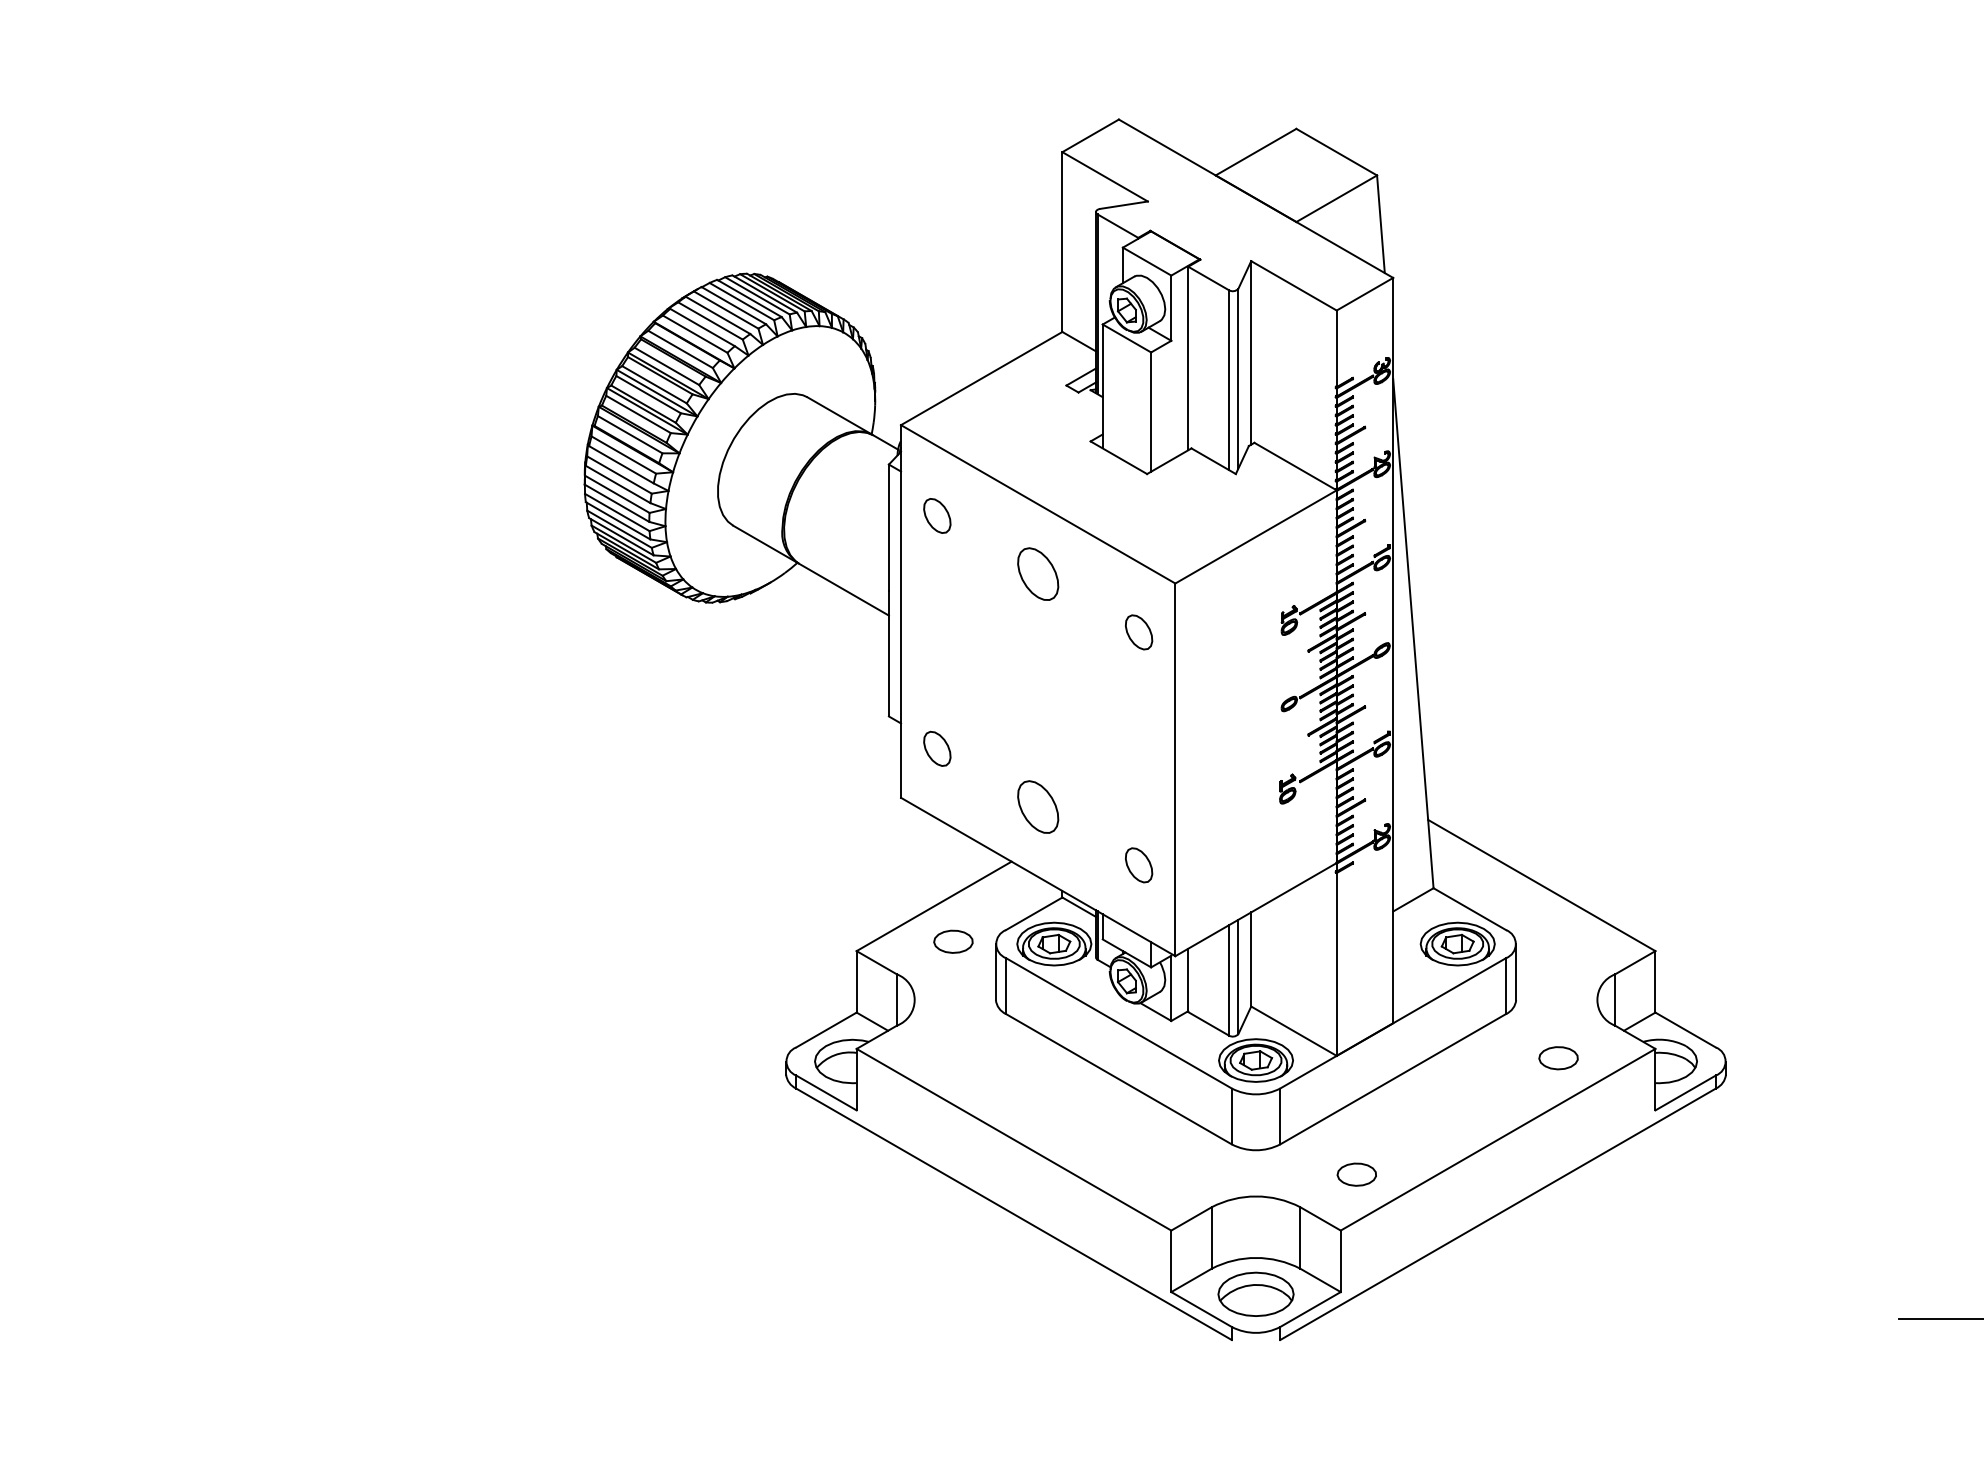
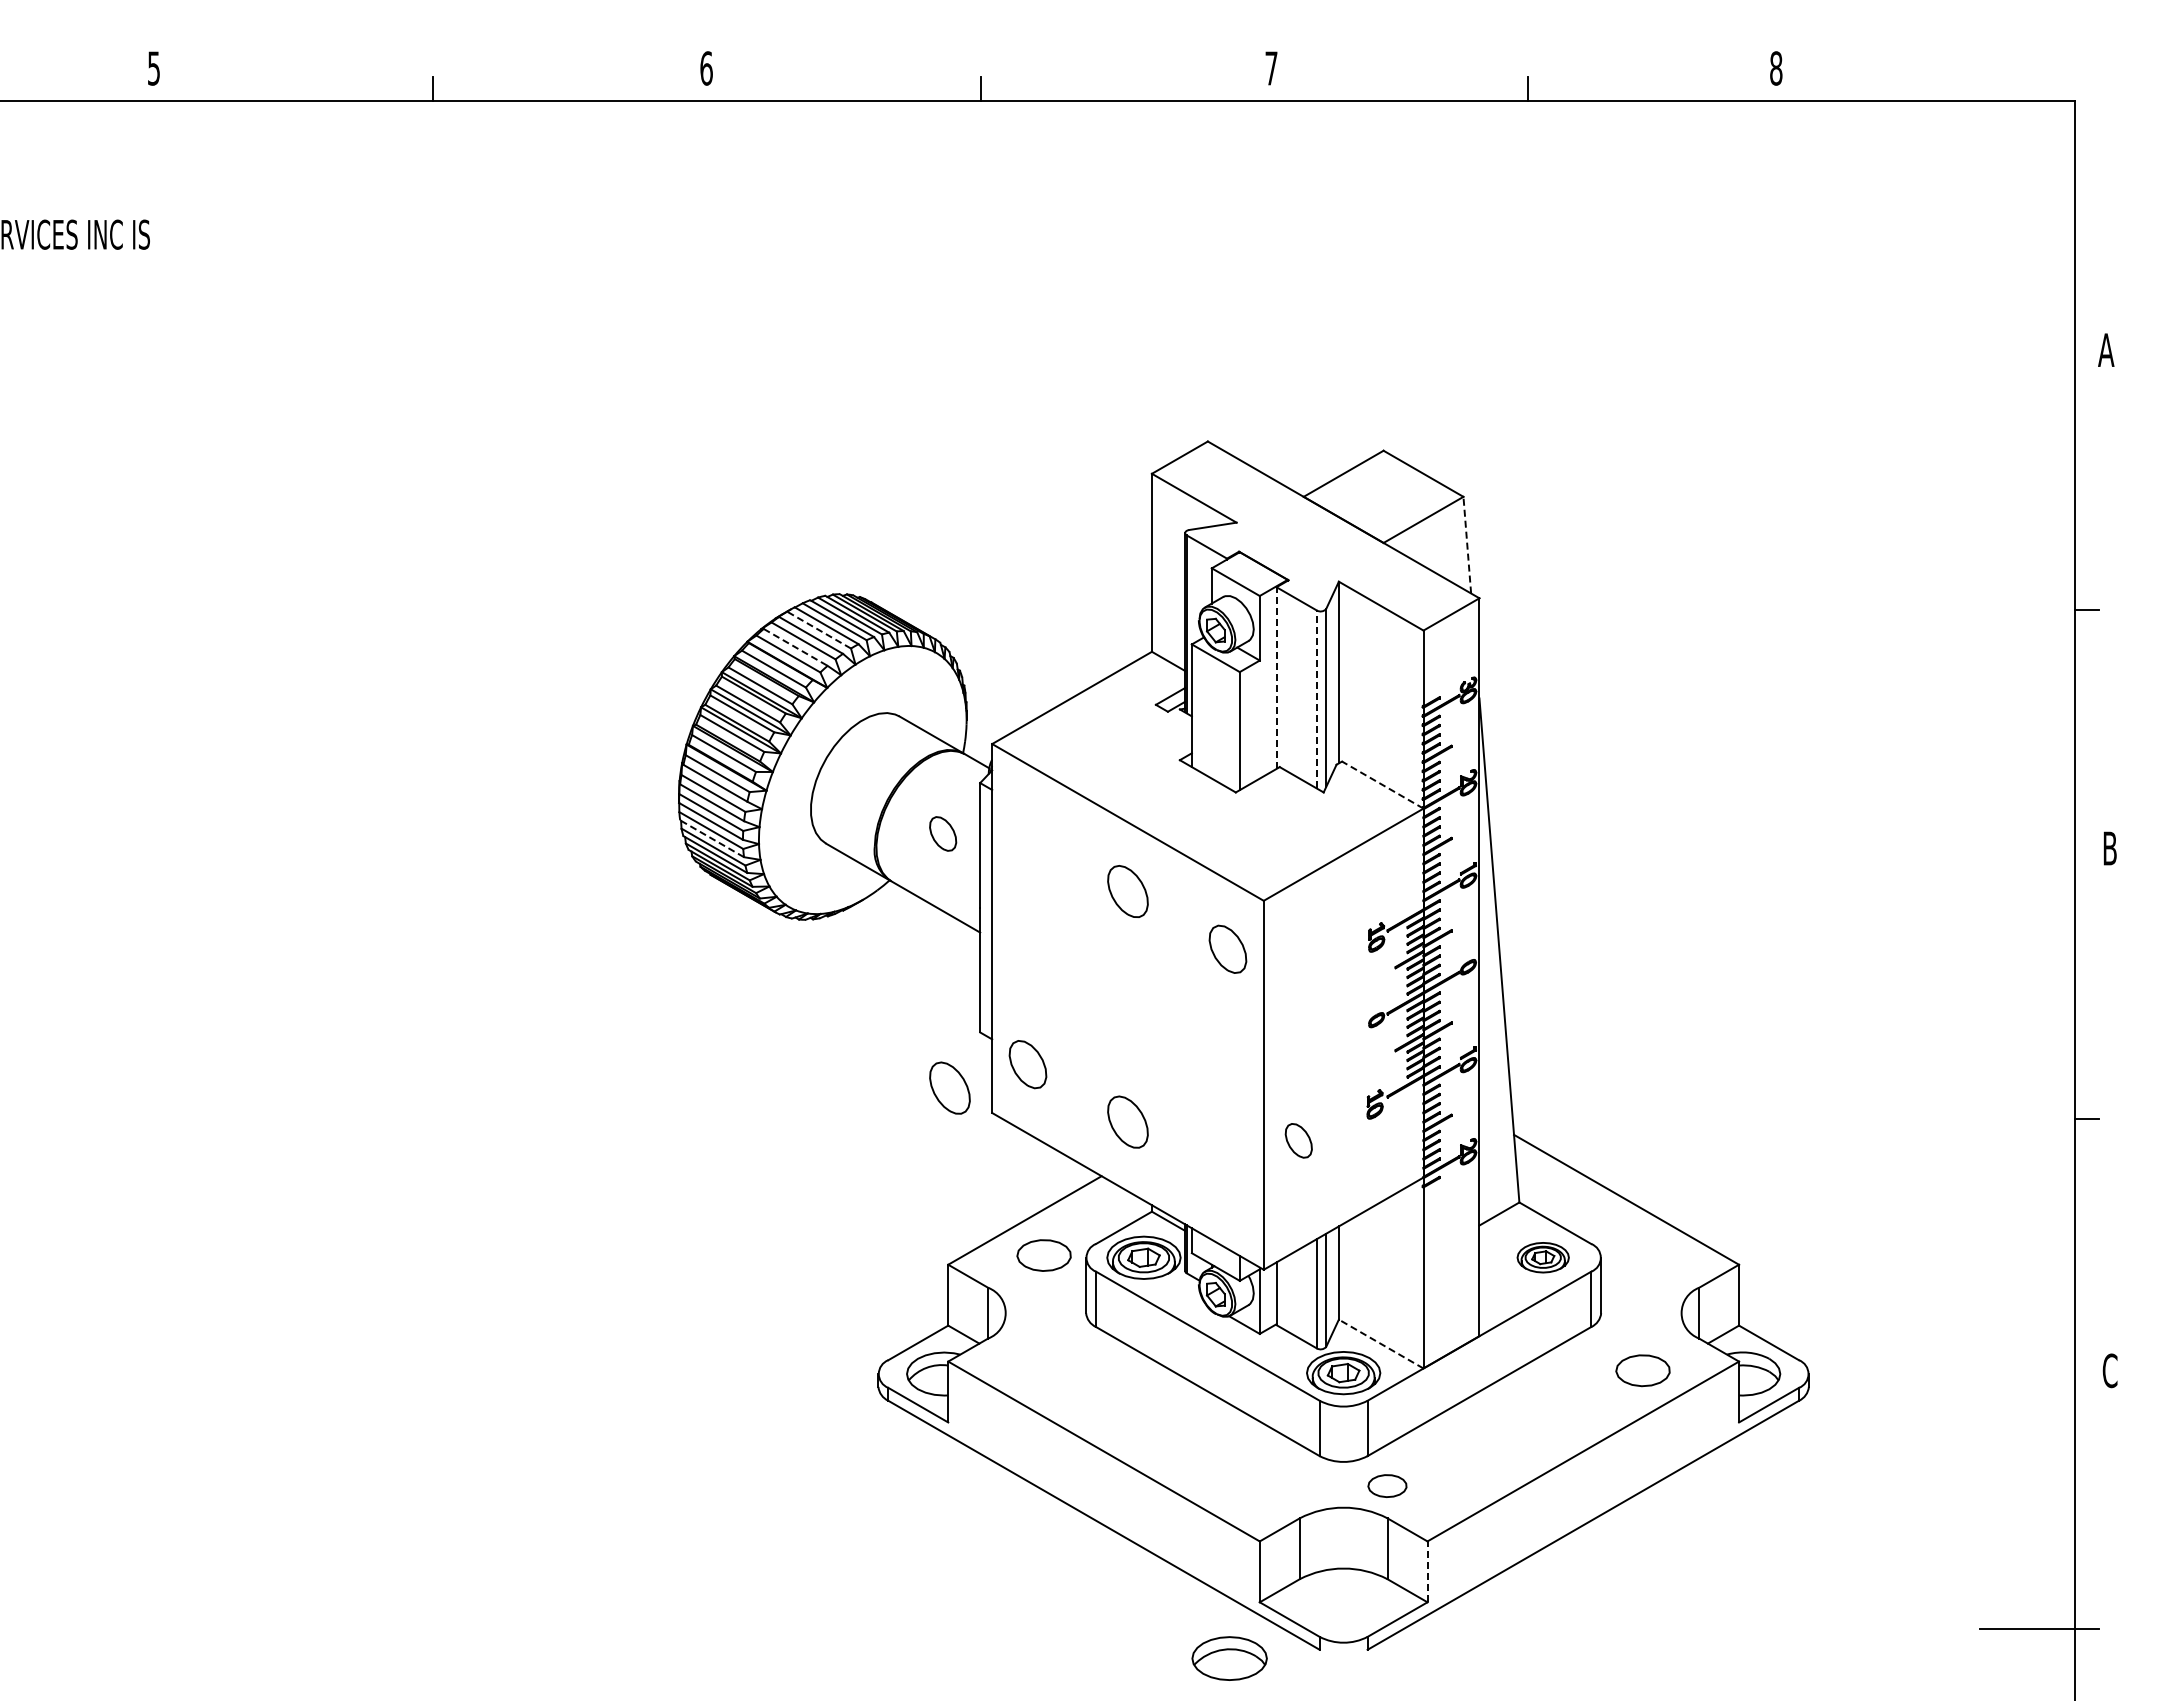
line: (1381, 223) -> (1467, 544), solid -> dashed
line: (726, 310) -> (819, 630), solid -> dashed
line: (702, 327) -> (795, 647), solid -> dashed
line: (1188, 358) -> (1276, 678), solid -> dashed
line: (1228, 379) -> (1316, 698), solid -> dashed
line: (1295, 466) -> (1382, 784), solid -> dashed
part: (937, 515) -> (943, 833), moved
line: (618, 520) -> (712, 838), solid -> dashed
part: (1138, 631) -> (1227, 948), size x1.4
part: (937, 748) -> (1028, 1064), size x1.4
part: (857, 772) -> (949, 1087), added
part: (1138, 864) -> (1298, 1140), moved
part: (952, 941) -> (1043, 1255), size x1.4
part: (1456, 943) -> (1542, 1257), size x0.7
line: (1294, 1031) -> (1381, 1344), solid -> dashed
part: (1558, 1057) -> (1643, 1370), size x1.4
part: (1356, 1174) -> (1387, 1485), moved
line: (1340, 1260) -> (1427, 1571), solid -> dashed
part: (1255, 1294) -> (1229, 1658), moved

